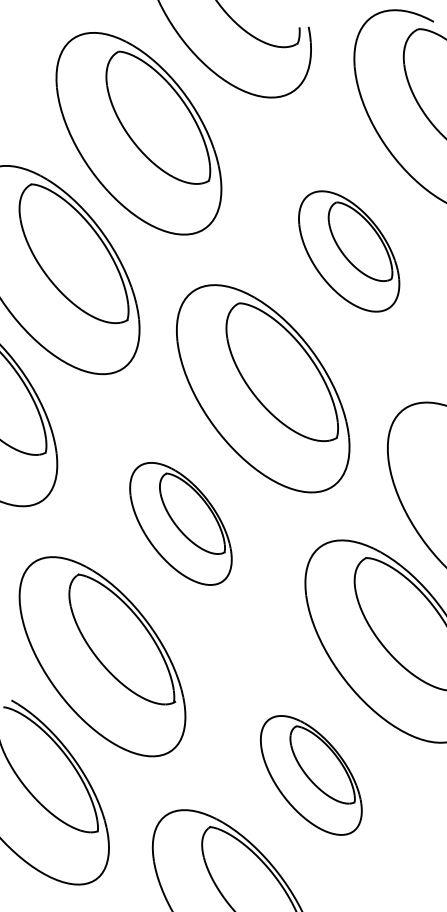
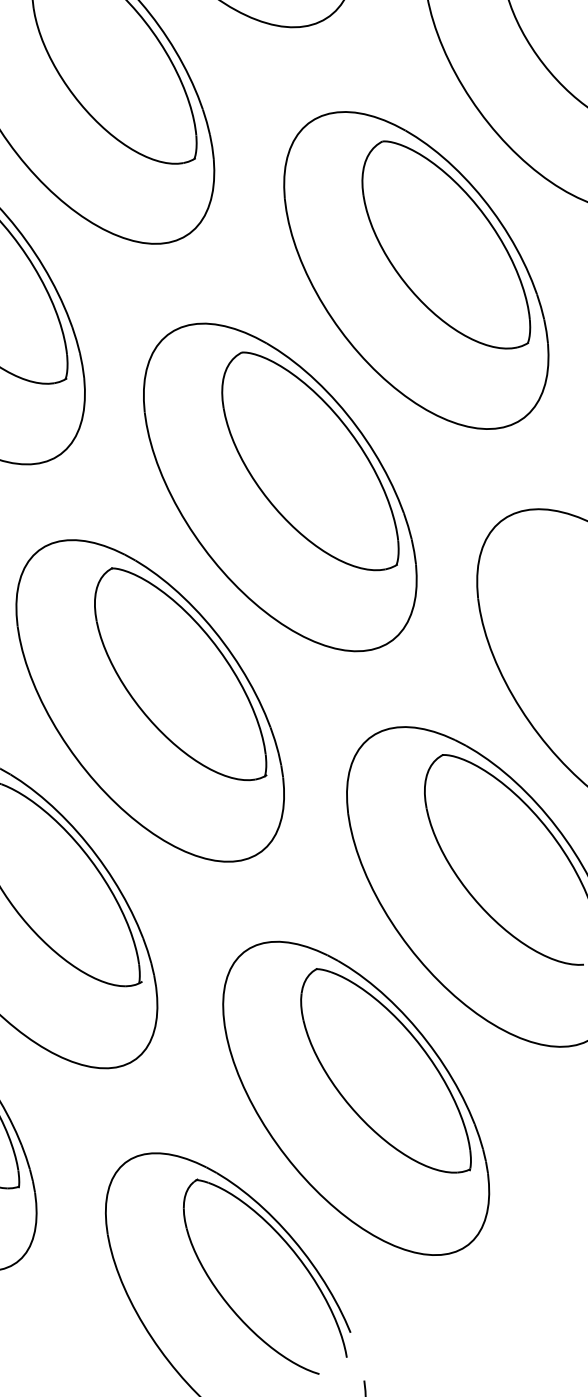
part: (348, 251) -> (415, 270), size x1.67
part: (180, 523) -> (149, 700), size x1.67
part: (311, 775) -> (356, 1098), size x1.67

